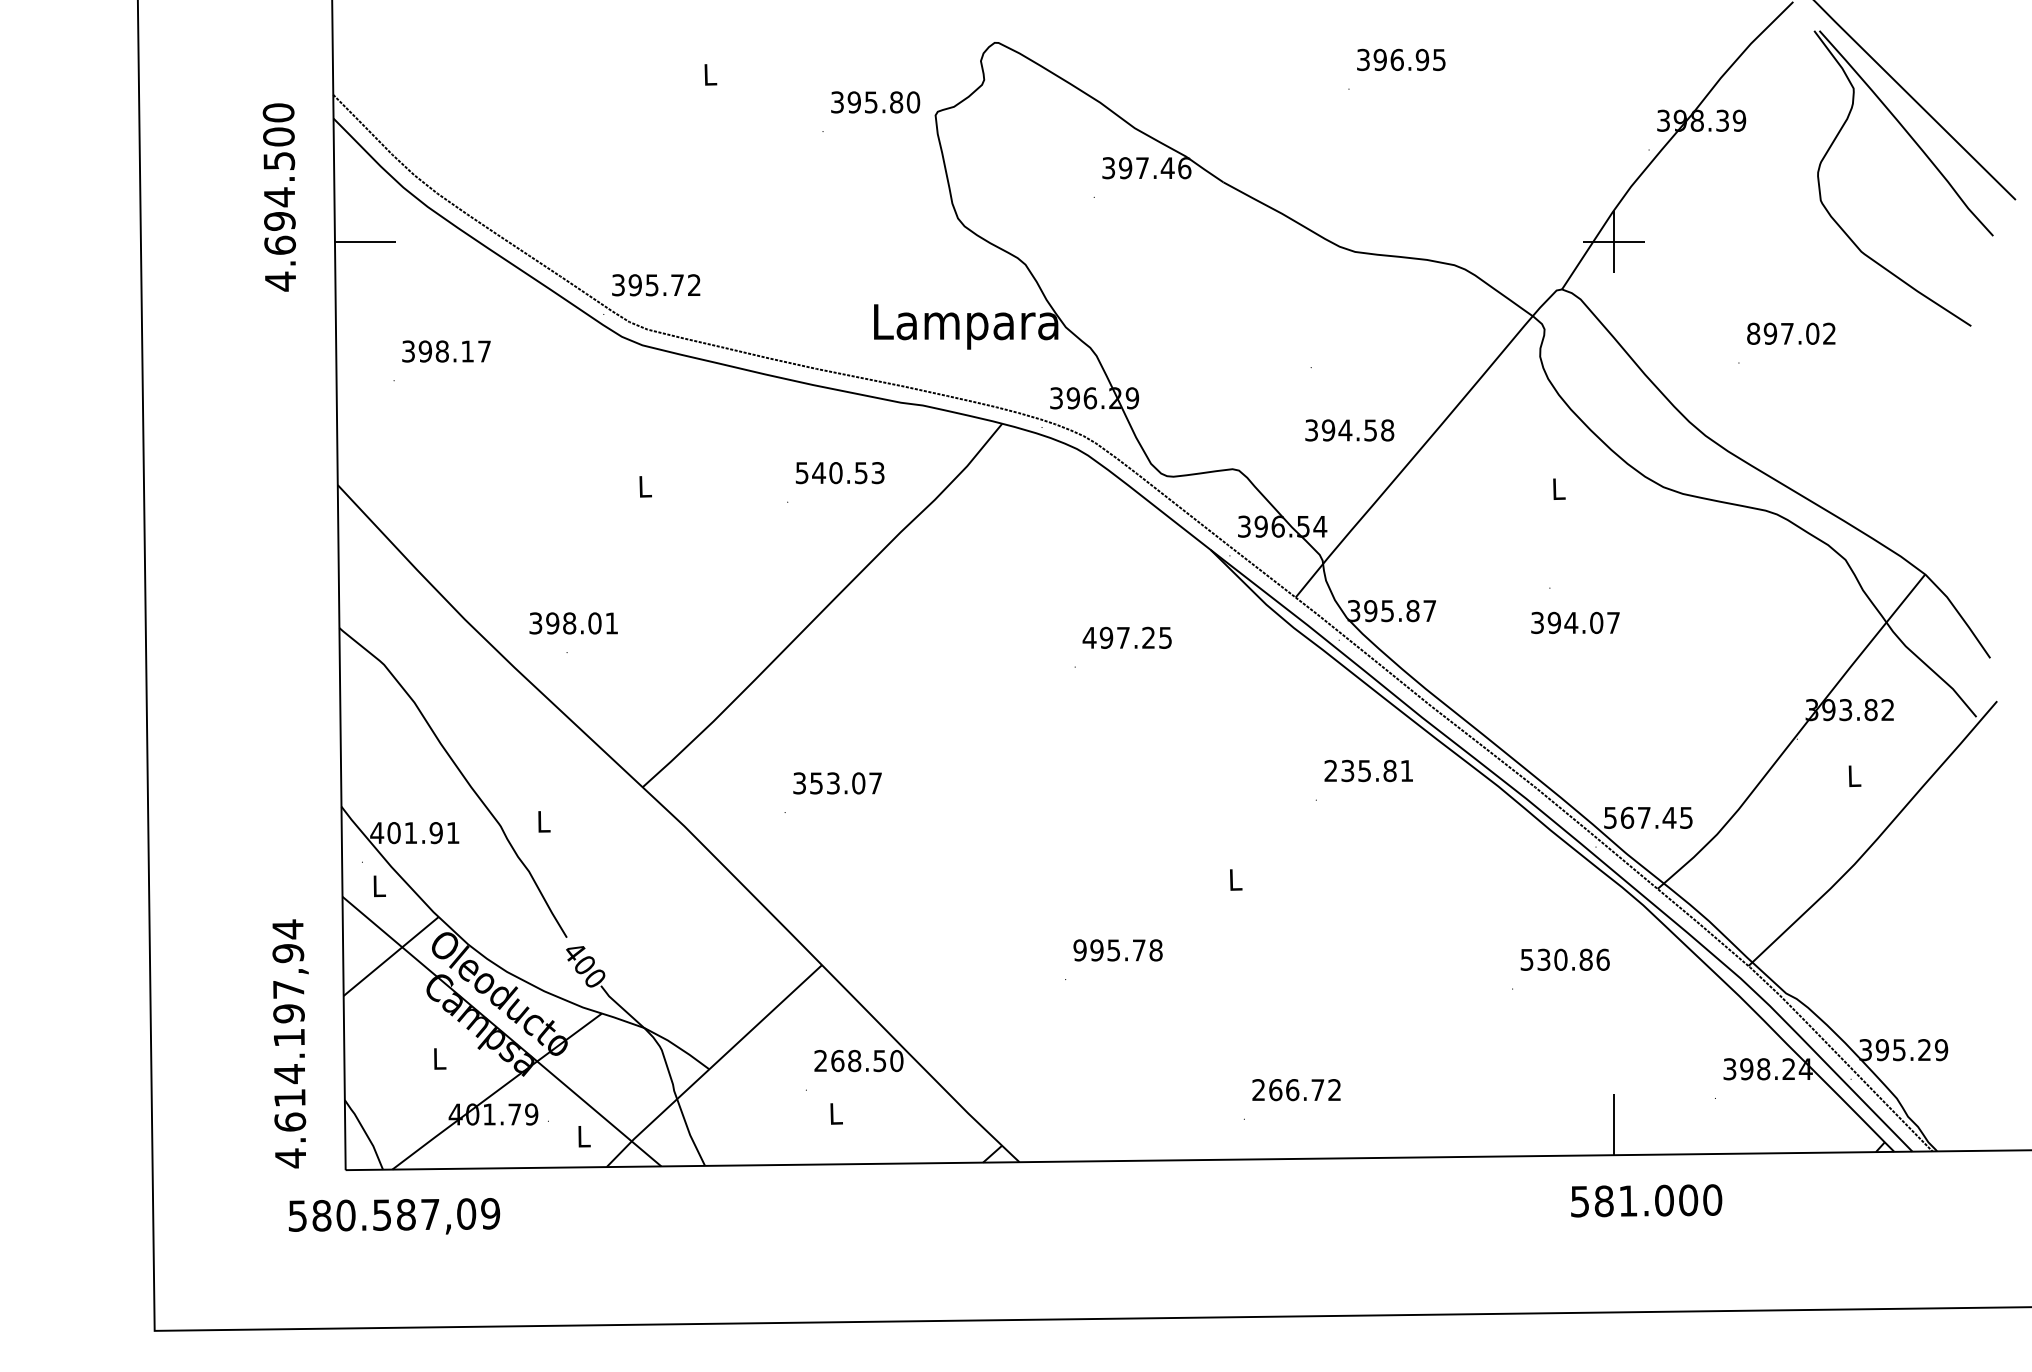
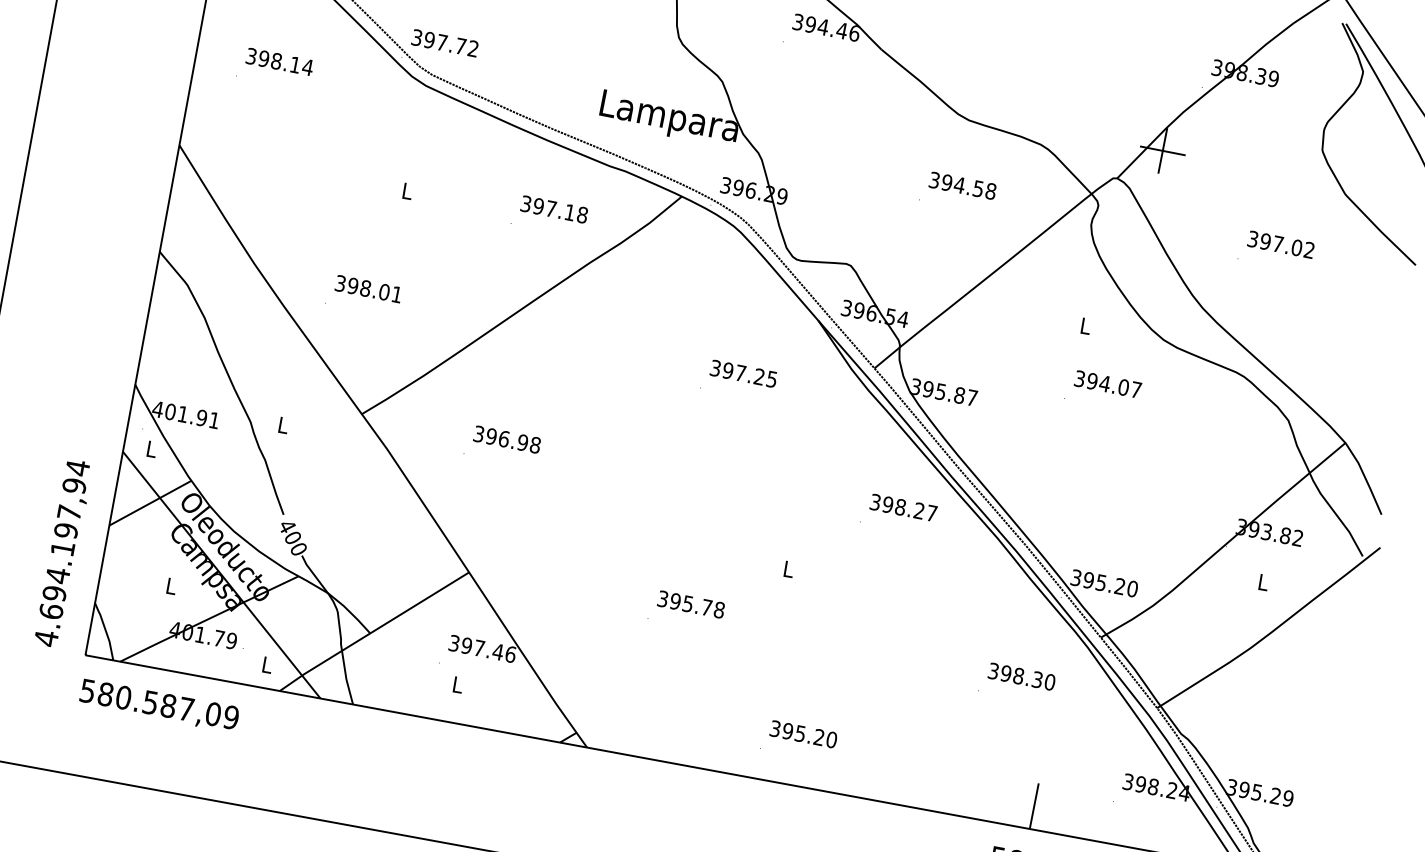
text: (1142, 167) -> (823, 26), 397.46 -> 394.46
text: (651, 285) -> (441, 42), 395.72 -> 397.72
text: (1753, 333) -> (1253, 239), 897.02 -> 397.02
text: (484, 351) -> (307, 67), 398.17 -> 398.14
text: (1349, 430) -> (962, 185), moved
text: (840, 473) -> (554, 209), 540.53 -> 397.18
text: (1575, 622) -> (1108, 384), moved
text: (573, 623) -> (368, 289), moved
text: (1089, 637) -> (715, 368), 497.25 -> 397.25
text: (1368, 770) -> (903, 507), 235.81 -> 398.27
text: (845, 783) -> (513, 440), 353.07 -> 396.98
text: (1648, 817) -> (1104, 583), 567.45 -> 395.20
text: (1079, 950) -> (662, 599), 995.78 -> 395.78
text: (1565, 959) -> (1022, 676), 530.86 -> 398.30
text: (858, 1060) -> (482, 648), 268.50 -> 397.46
text: (1296, 1090) -> (803, 734), 266.72 -> 395.20
text: (289, 1097) -> (54, 593), 4.614.197,94 -> 4.694.197,94
text: (394, 1216) -> (159, 705), moved

